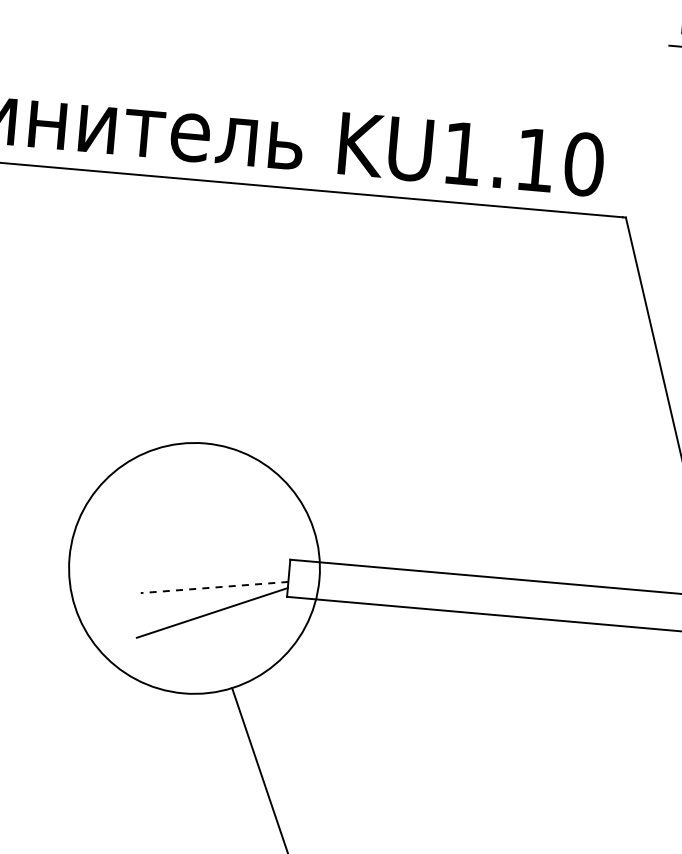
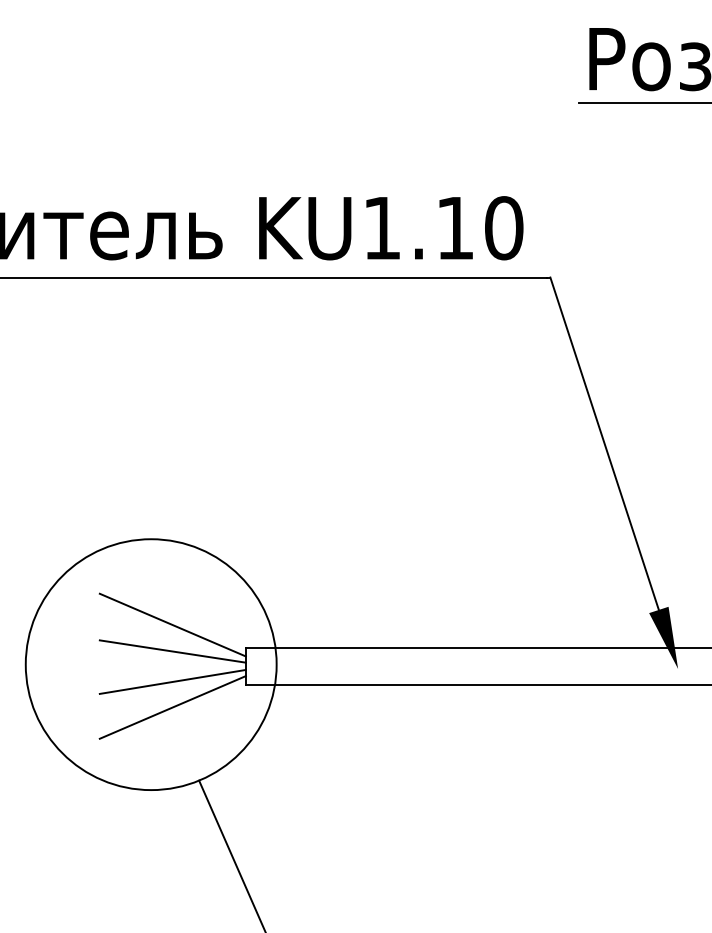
line: (219, 530) -> (172, 624), added
line: (216, 557) -> (172, 651), added
line: (214, 588) -> (172, 682), dashed -> solid

